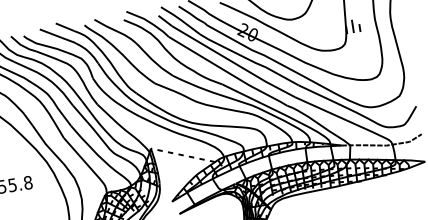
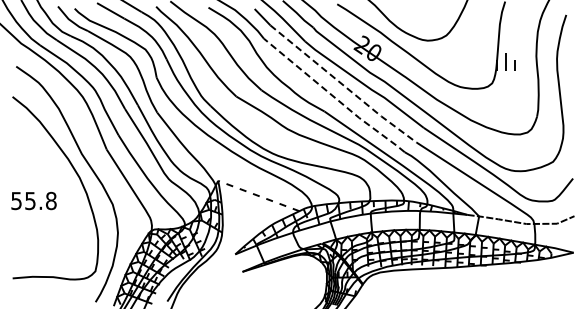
line: (233, 62) -> (343, 85), solid -> dashed
line: (228, 72) -> (334, 97), solid -> dashed

